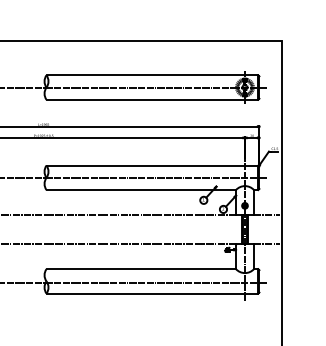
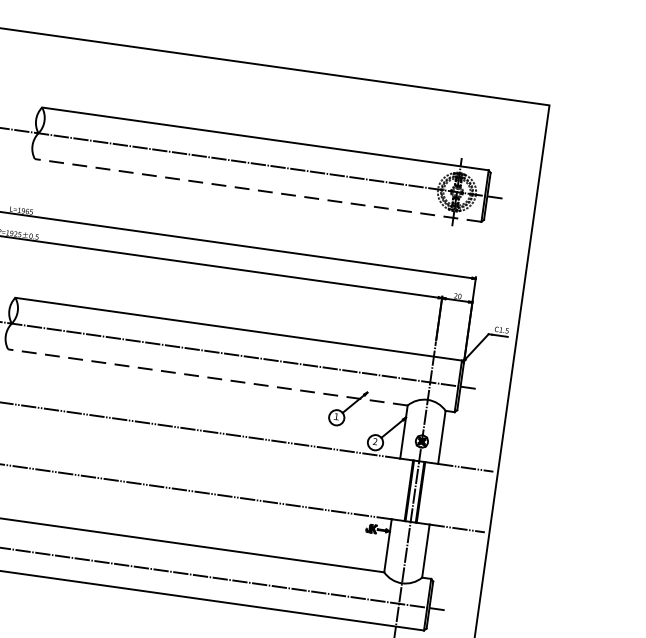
line: (152, 99) -> (258, 189), solid -> dashed
line: (141, 190) -> (208, 378), solid -> dashed

